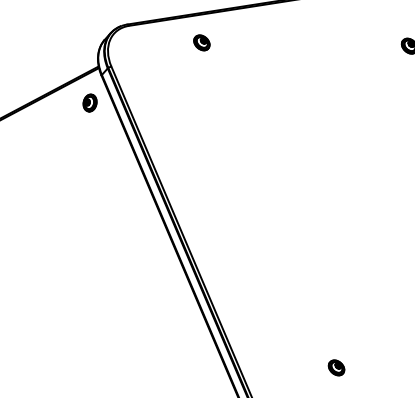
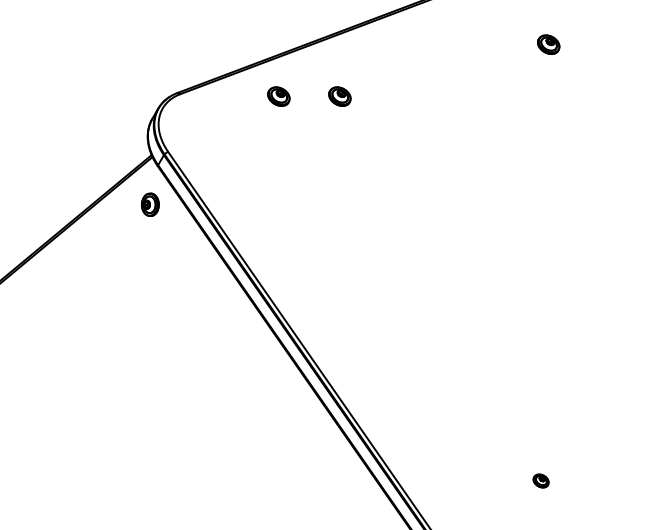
part: (246, 52) -> (339, 96), added
part: (336, 367) -> (540, 480), size x0.7

